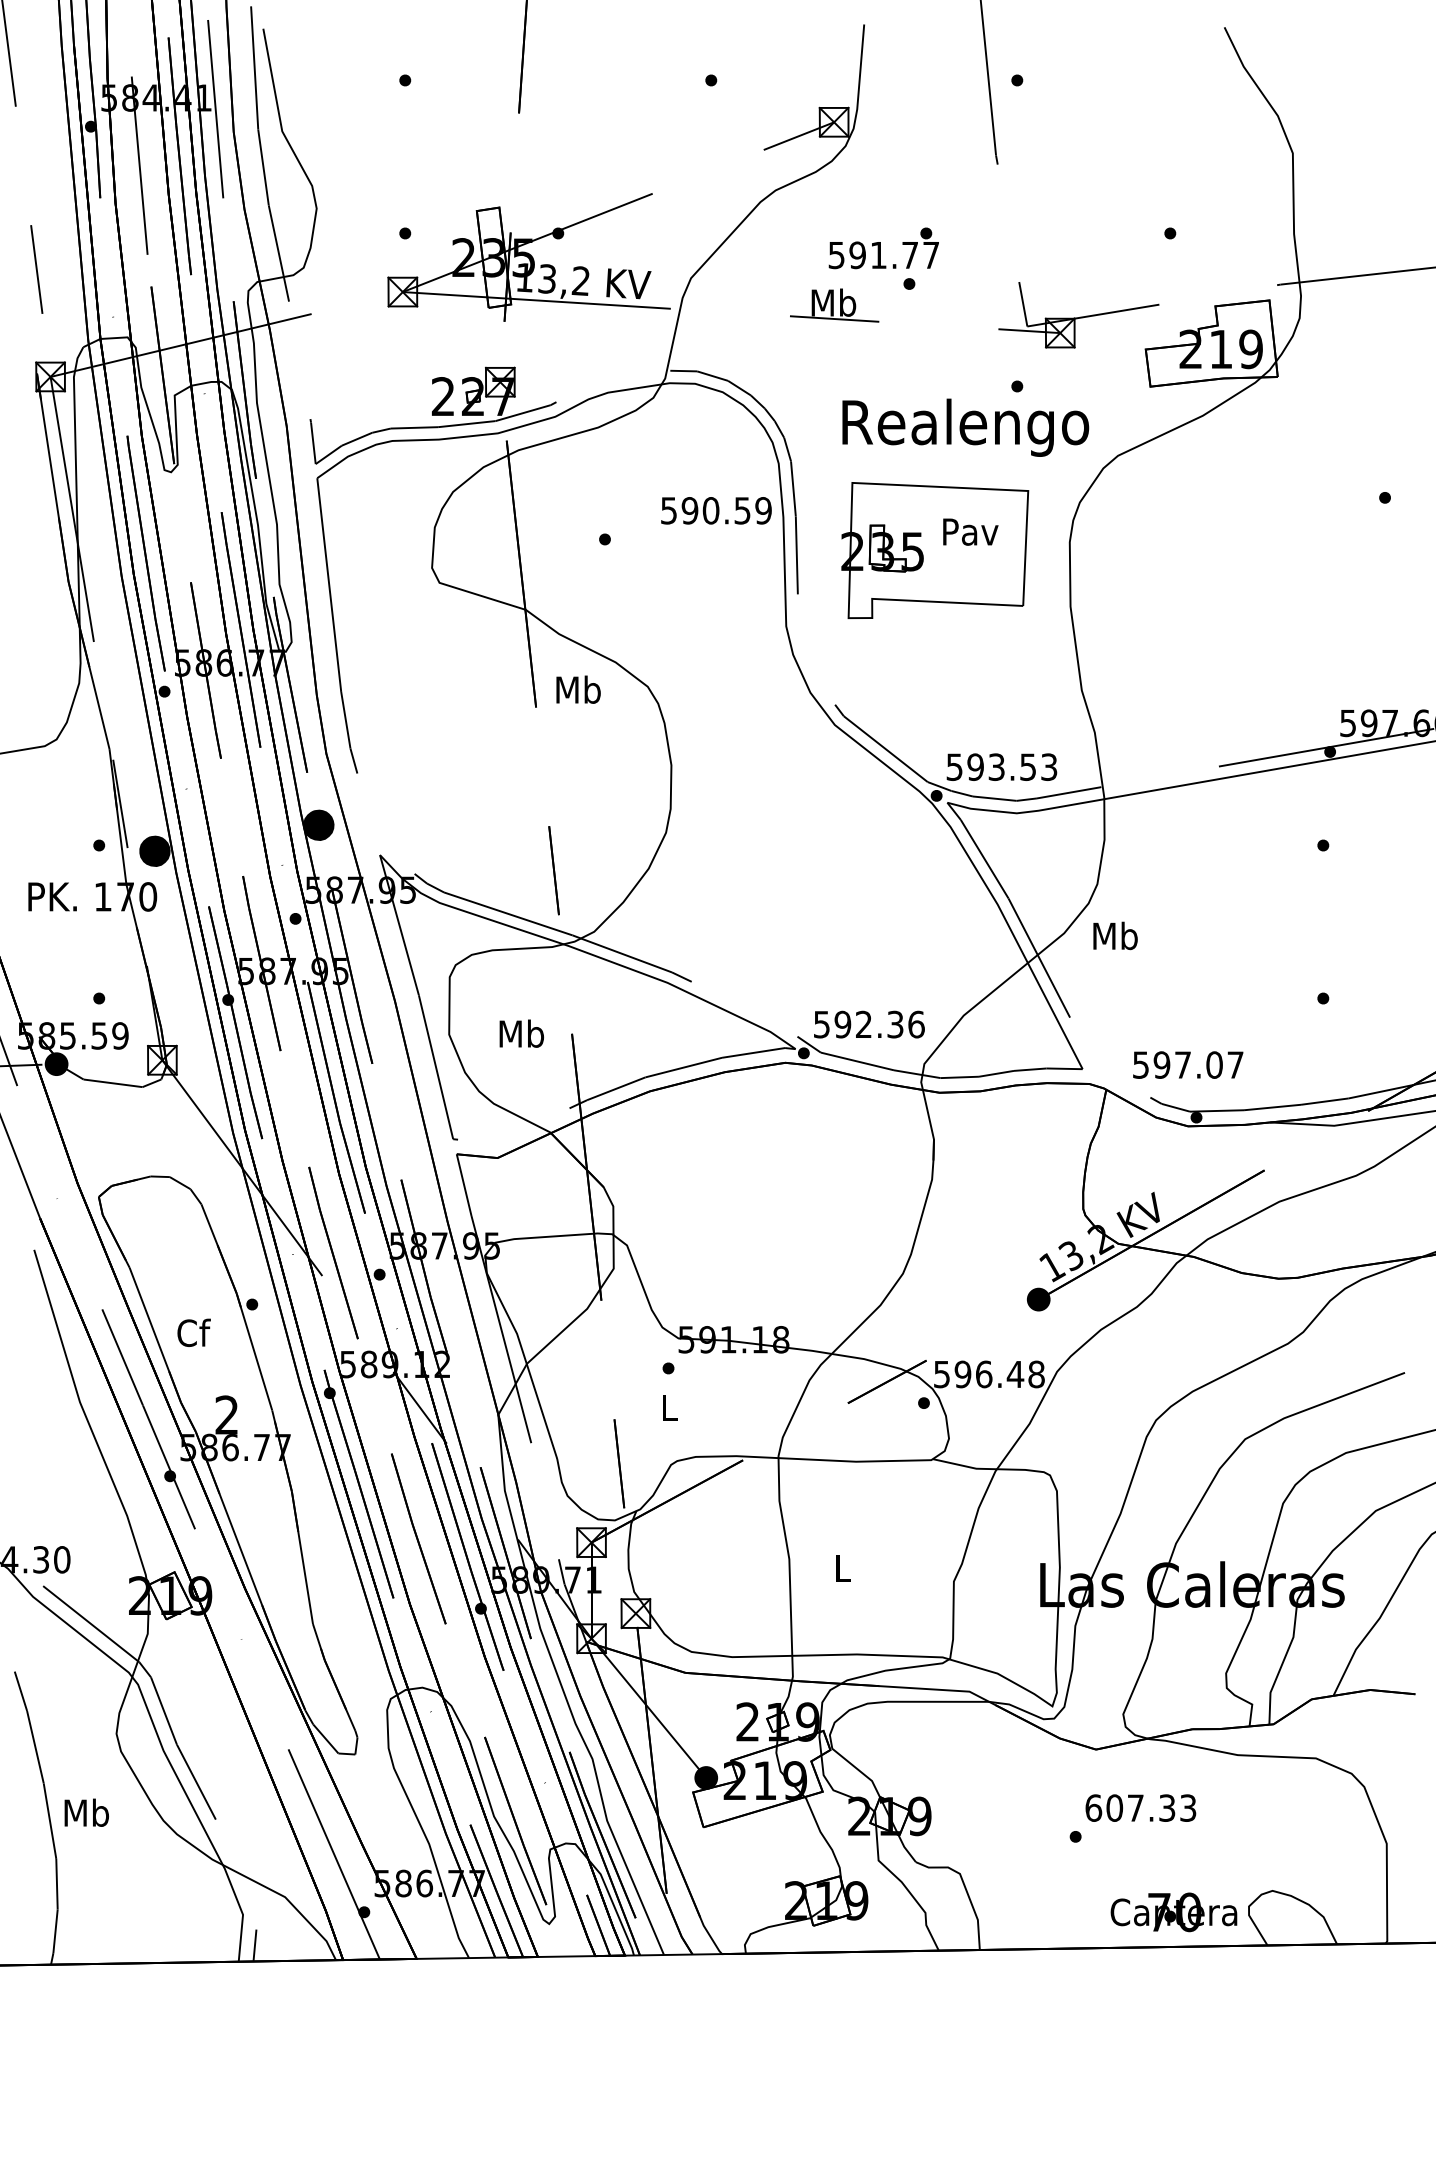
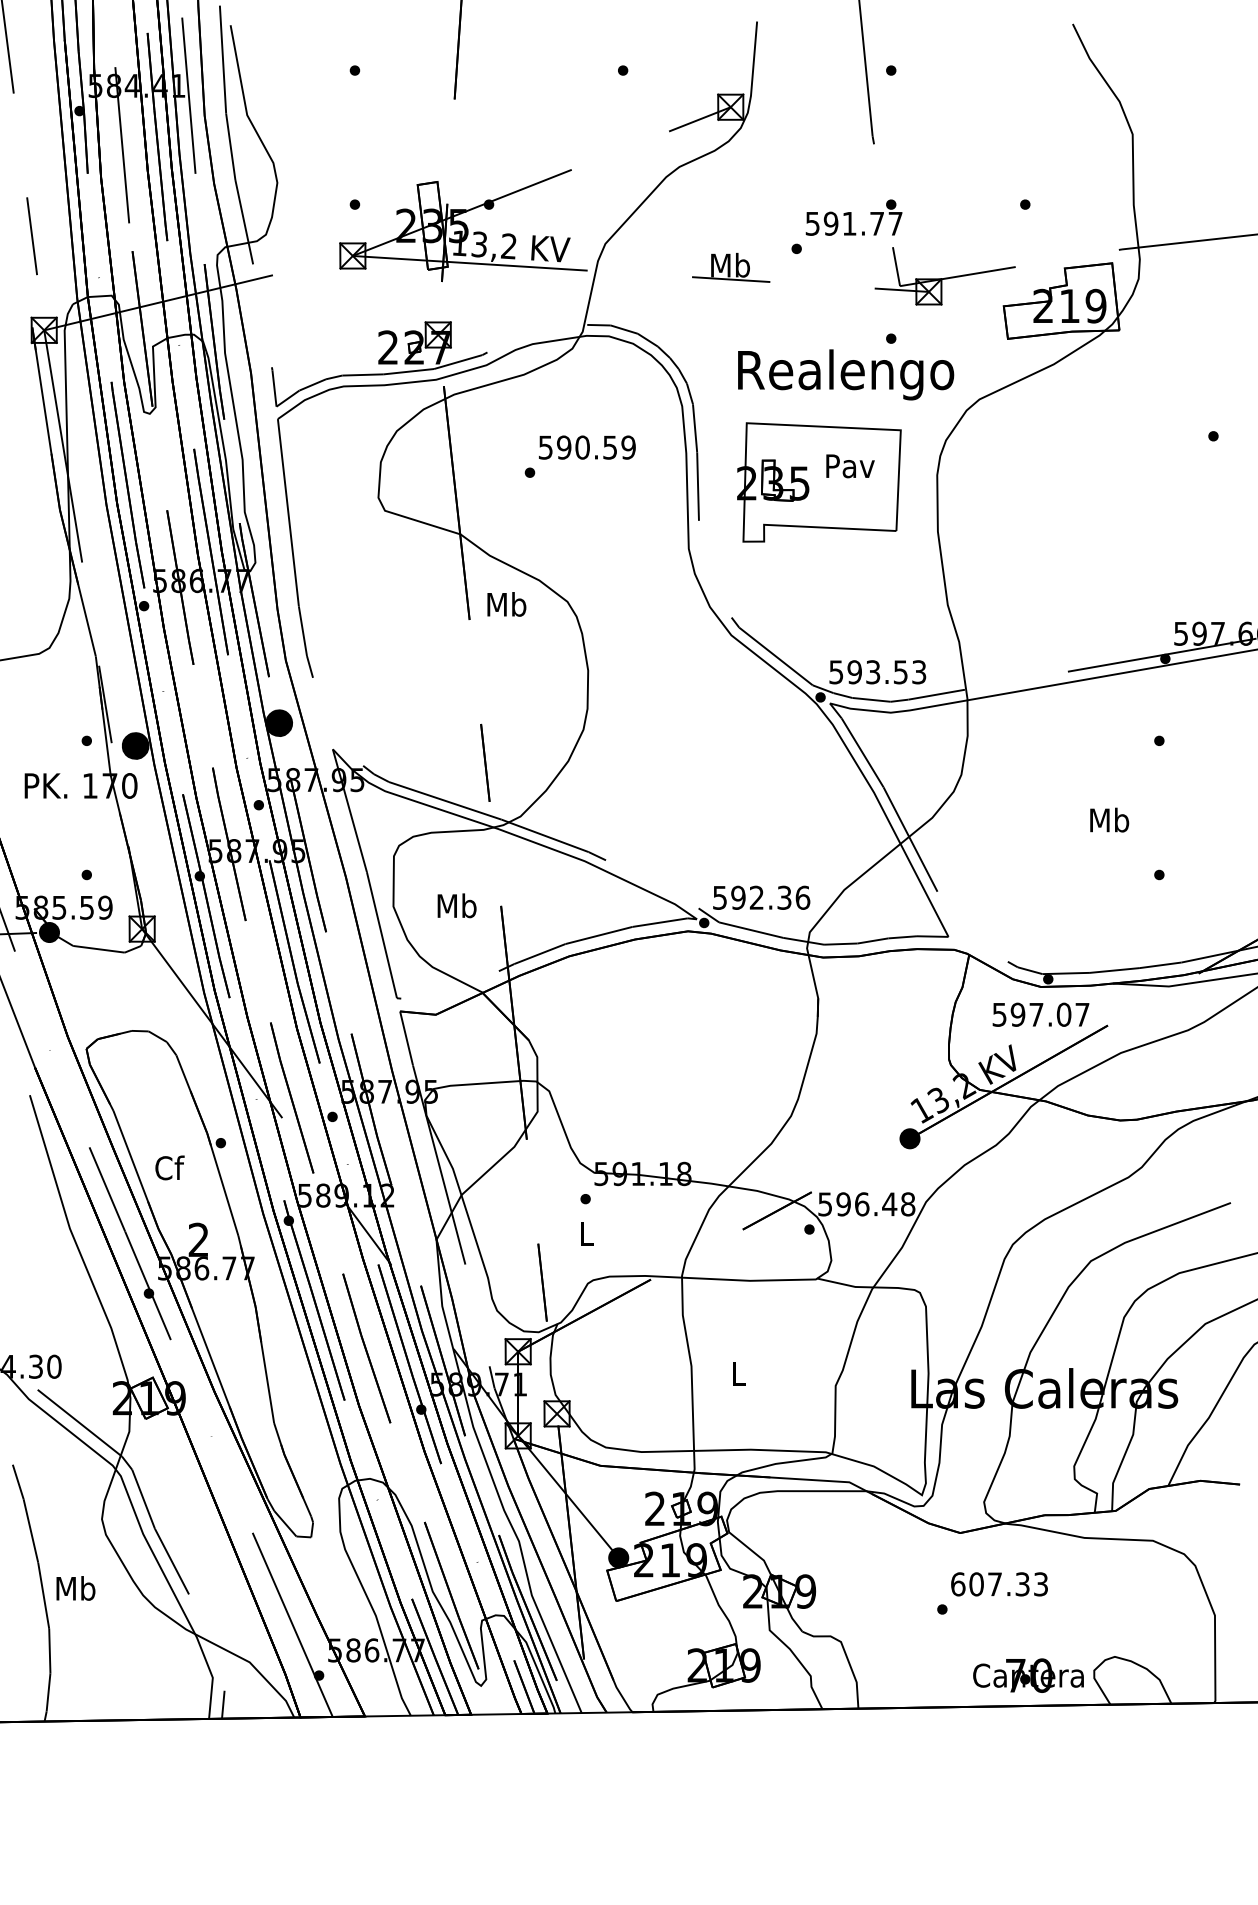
text: (883, 248) -> (853, 217), moved
text: (716, 510) -> (587, 447), moved
text: (1115, 935) -> (1109, 819), moved
text: (1188, 1064) -> (1041, 1014), moved

